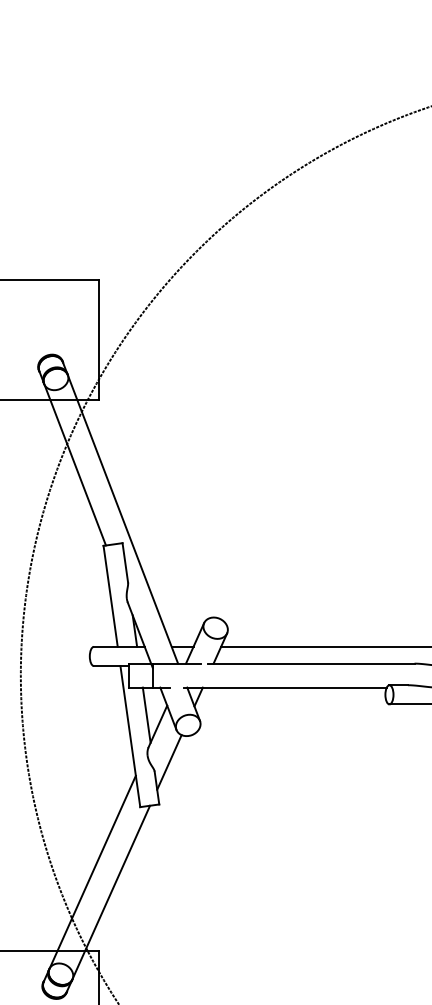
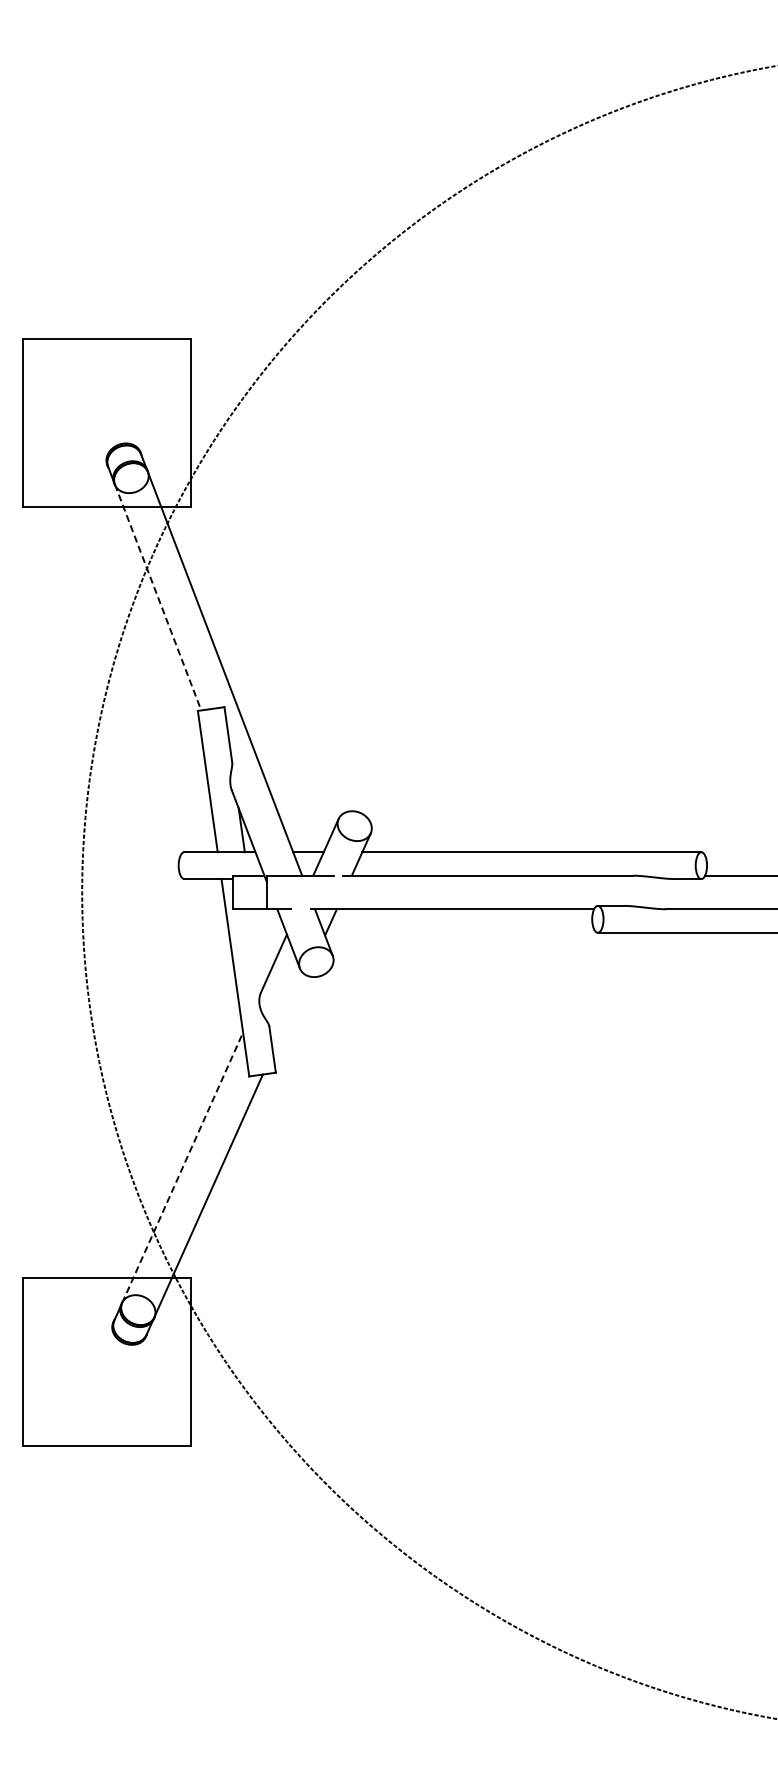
line: (75, 464) -> (158, 597), solid -> dashed
line: (146, 714) -> (257, 947), removed
line: (169, 762) -> (289, 1013), removed
line: (92, 872) -> (182, 1167), solid -> dashed

